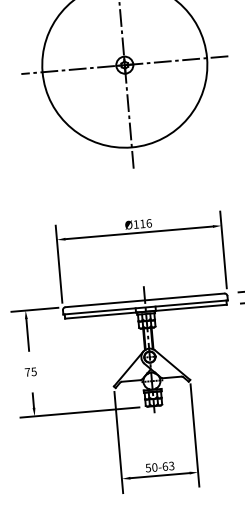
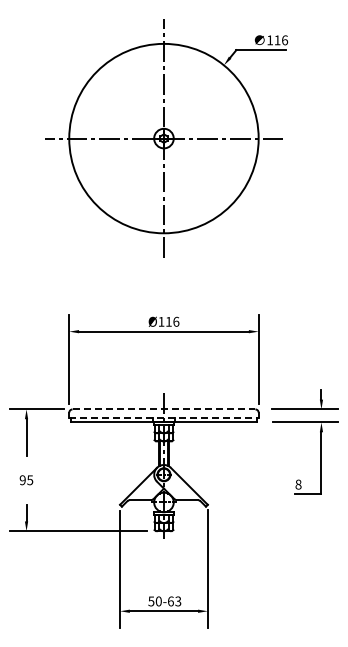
line: (145, 300) -> (164, 409), solid -> dashed
line: (145, 307) -> (163, 417), solid -> dashed
text: (27, 372) -> (22, 480), 75 -> 95

